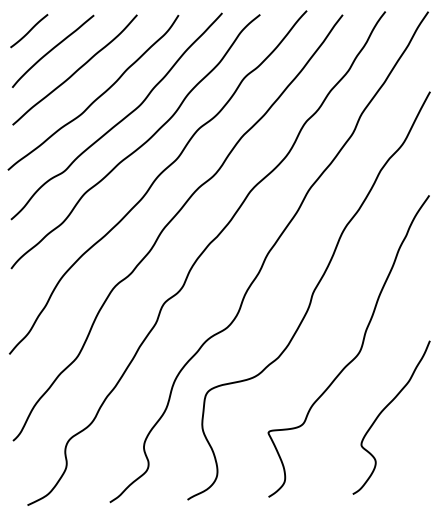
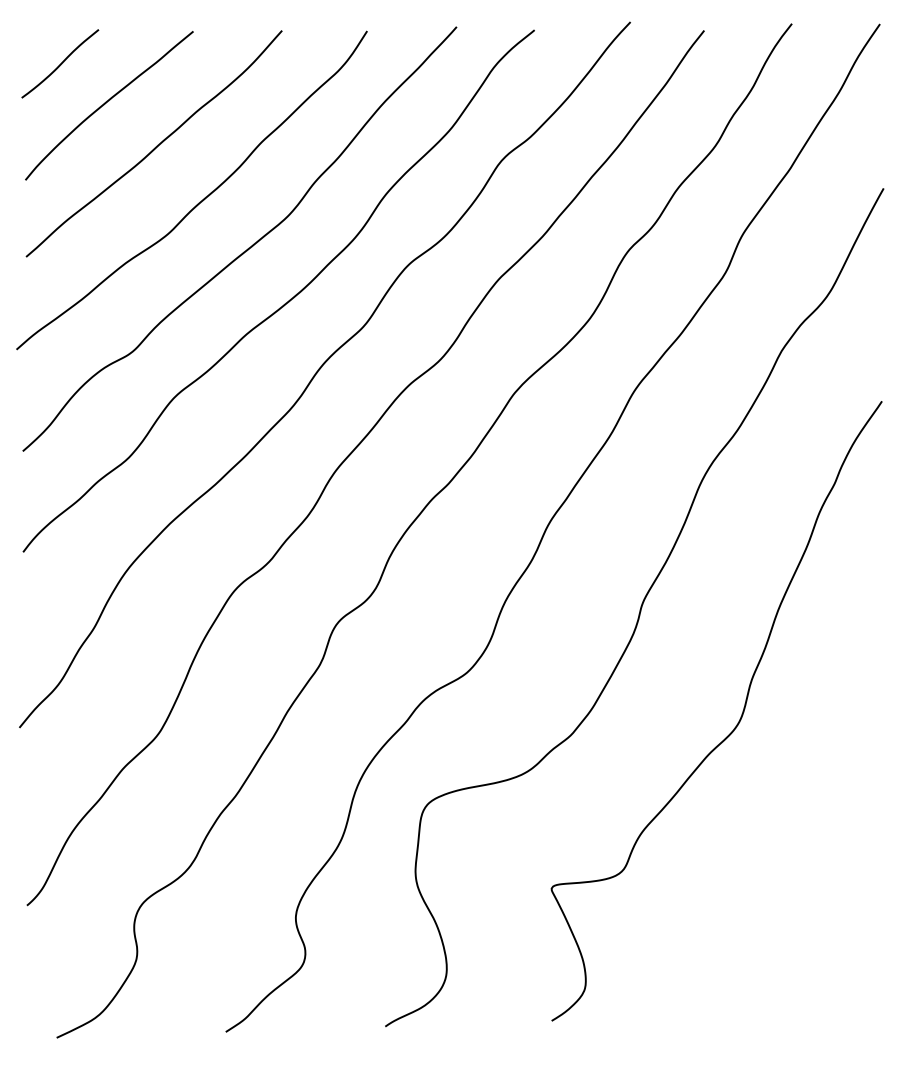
curve: (384, 410) -> (789, 843), removed

